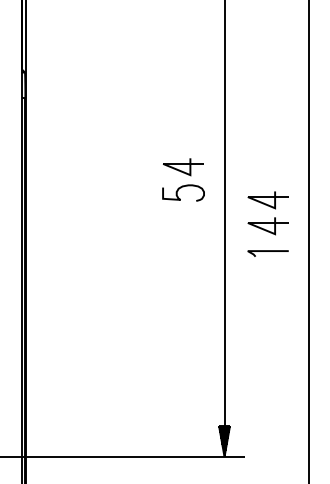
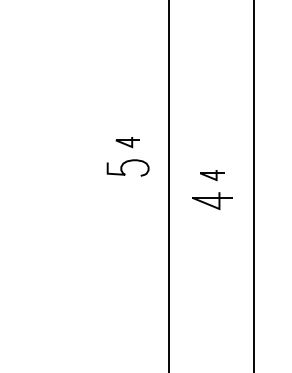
part: (183, 167) -> (128, 142), size x0.6
part: (267, 200) -> (211, 175), size x0.6
line: (267, 251) -> (211, 226), removed

